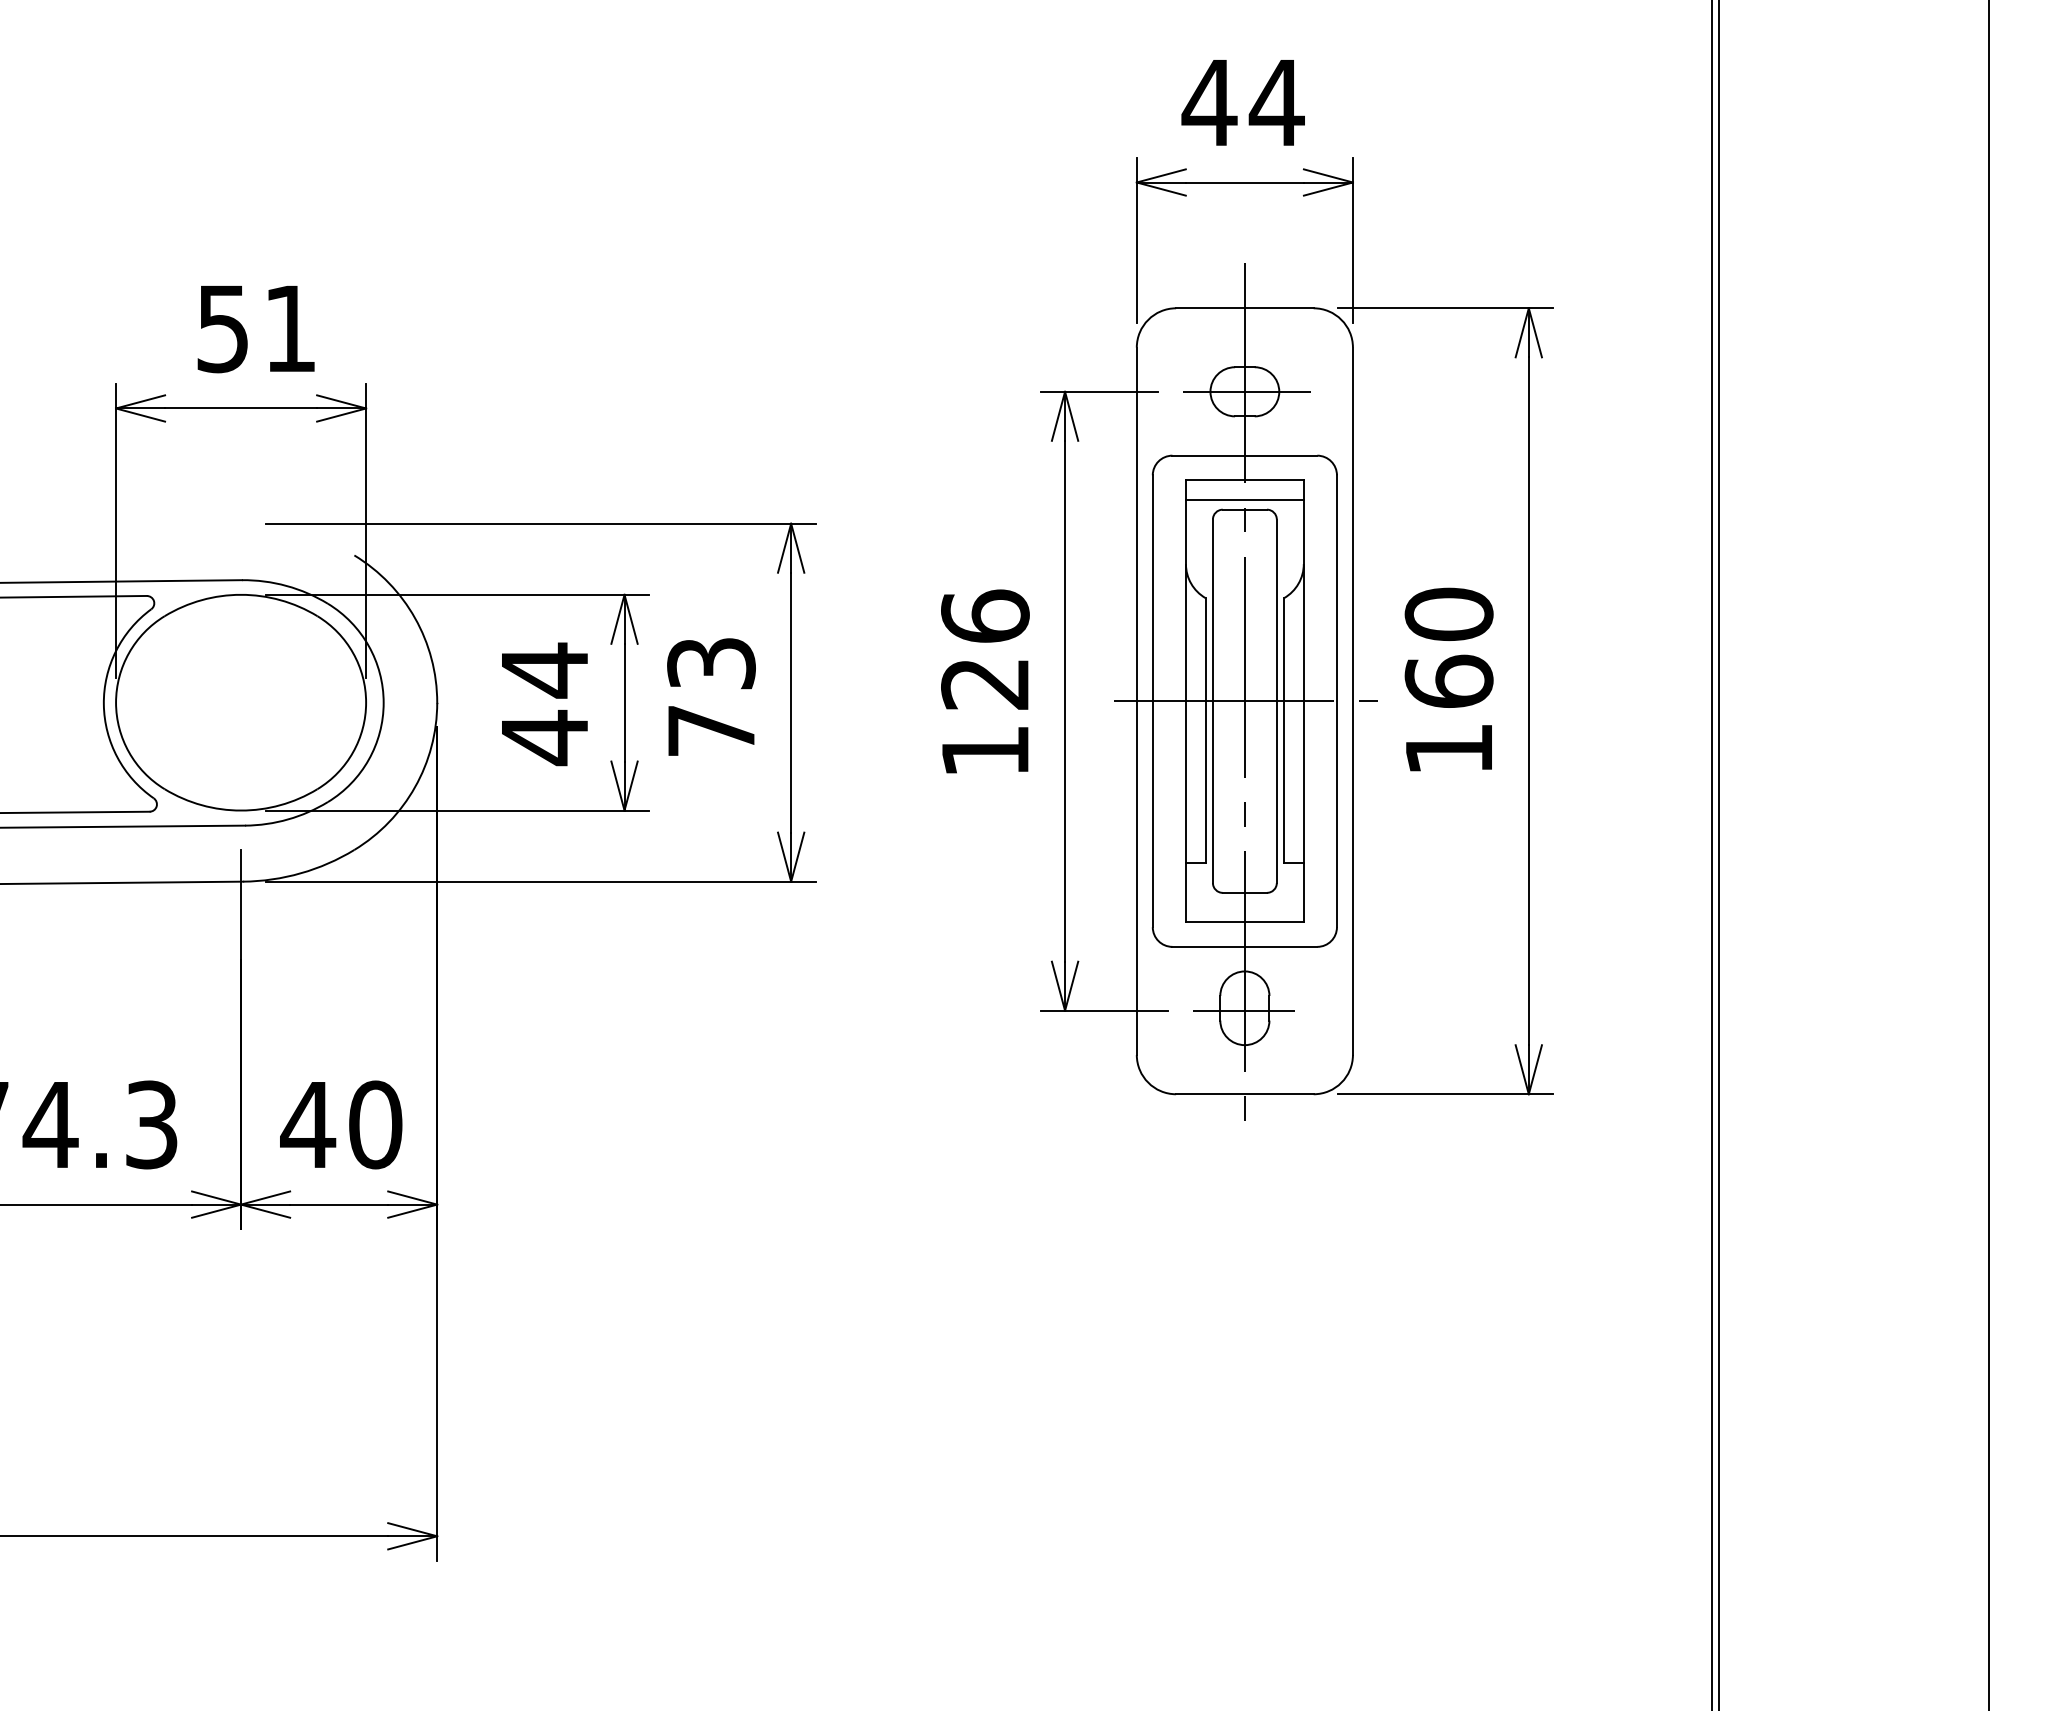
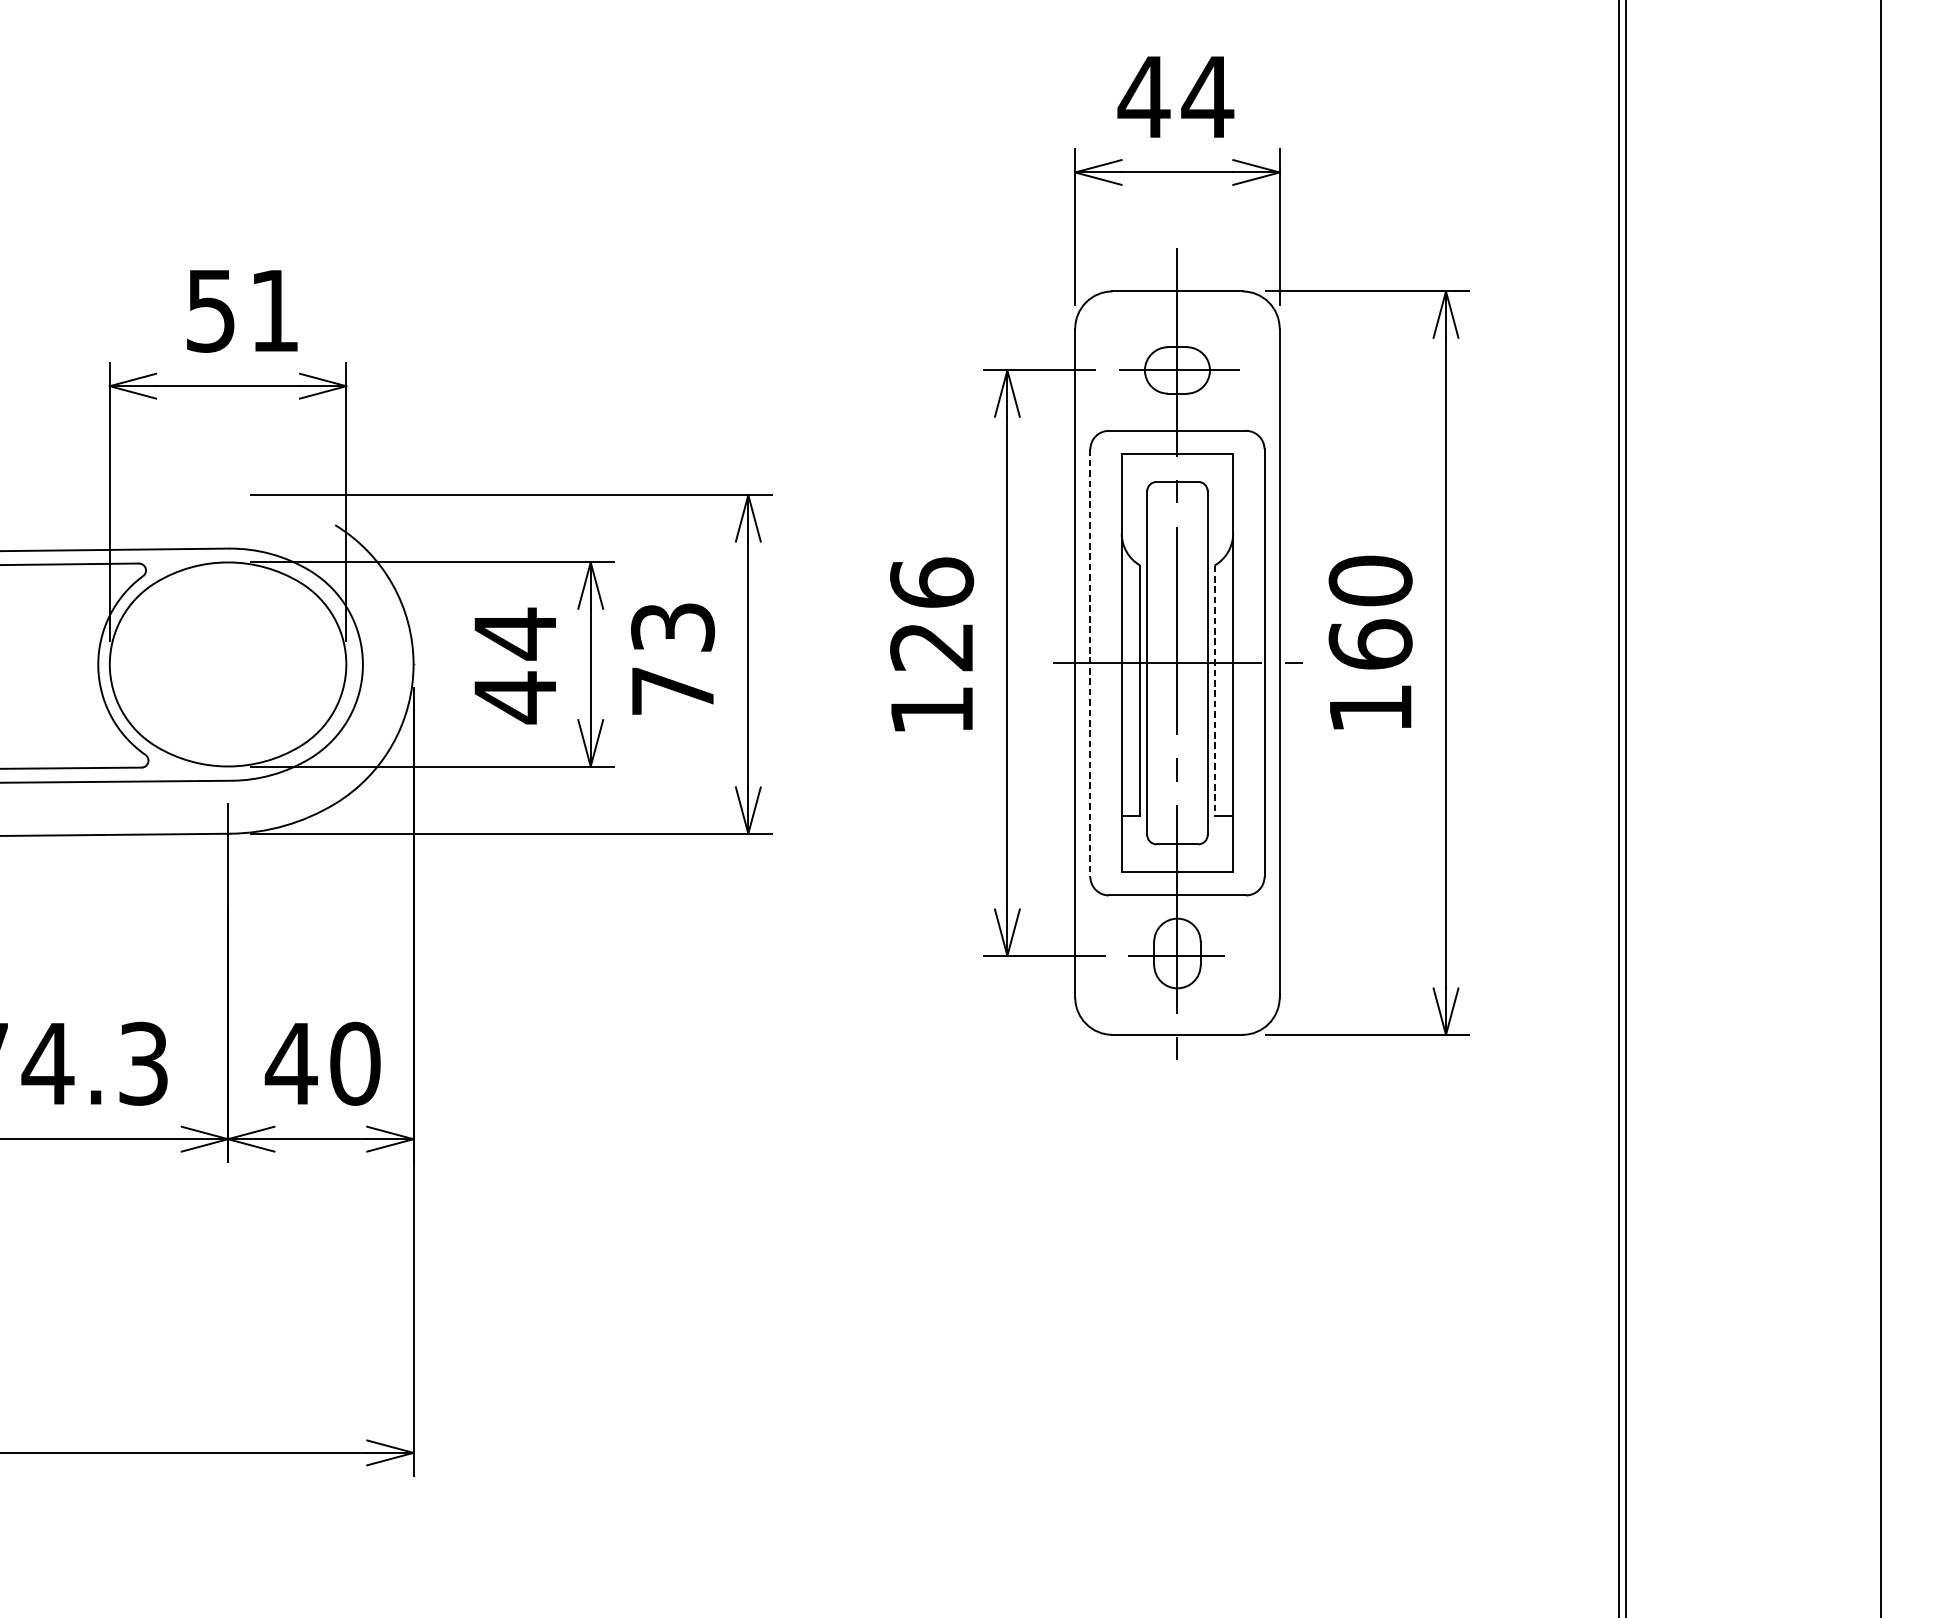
line: (1244, 499) -> (1177, 472), removed
line: (1152, 701) -> (1090, 663), solid -> dashed
line: (1284, 730) -> (1214, 690), solid -> dashed

